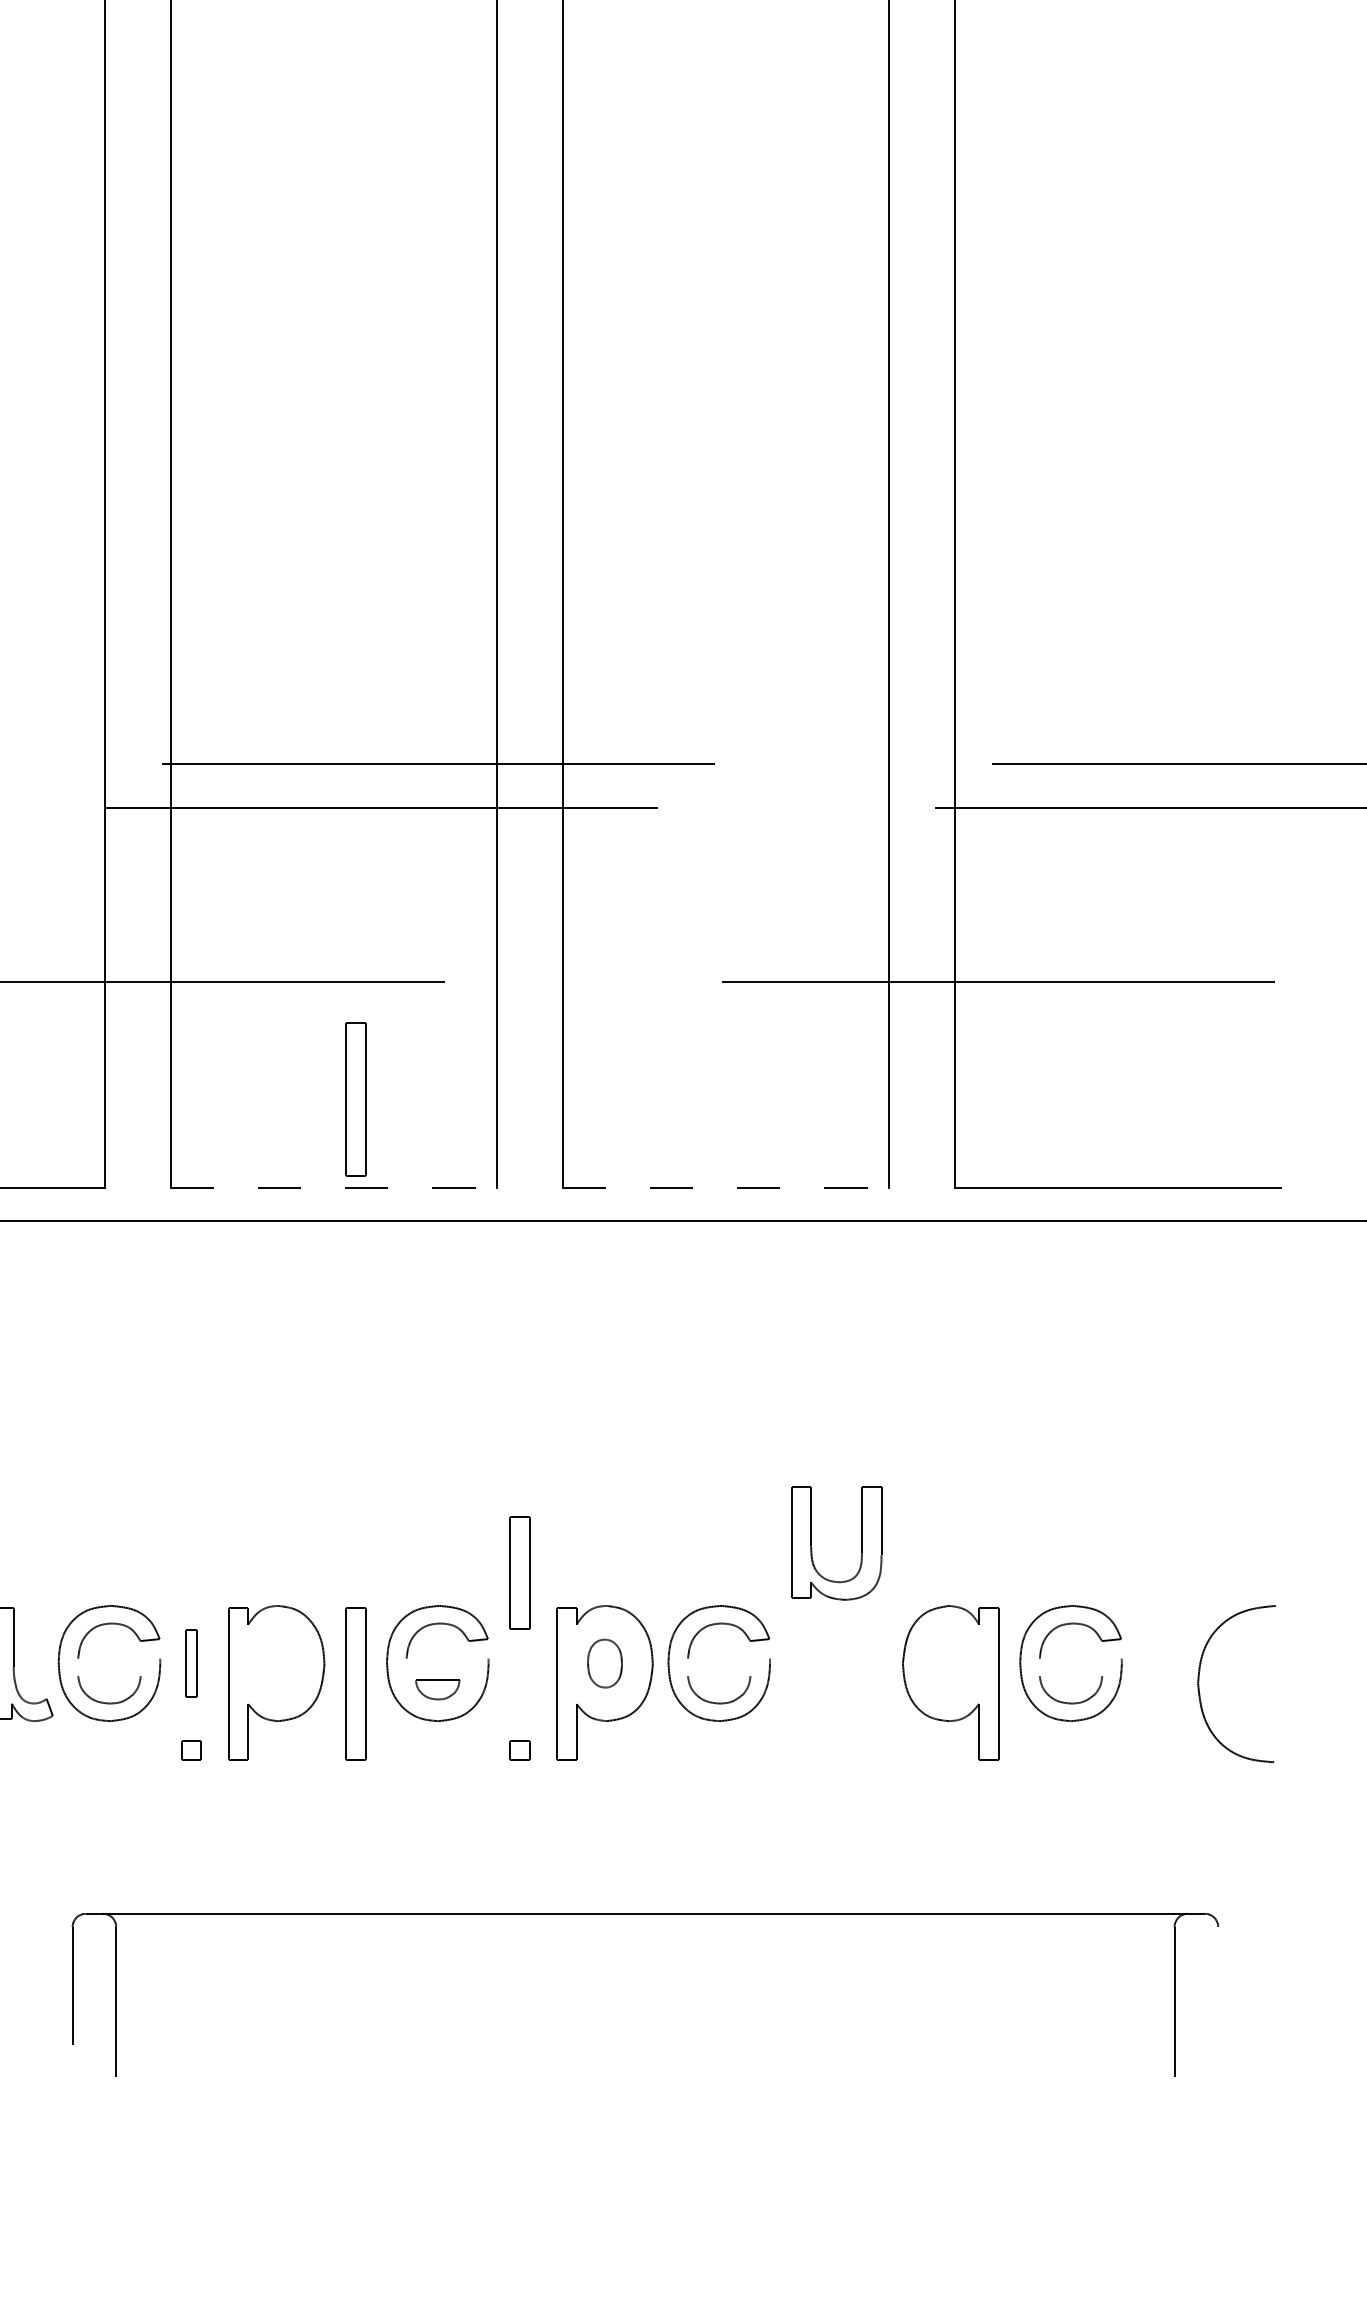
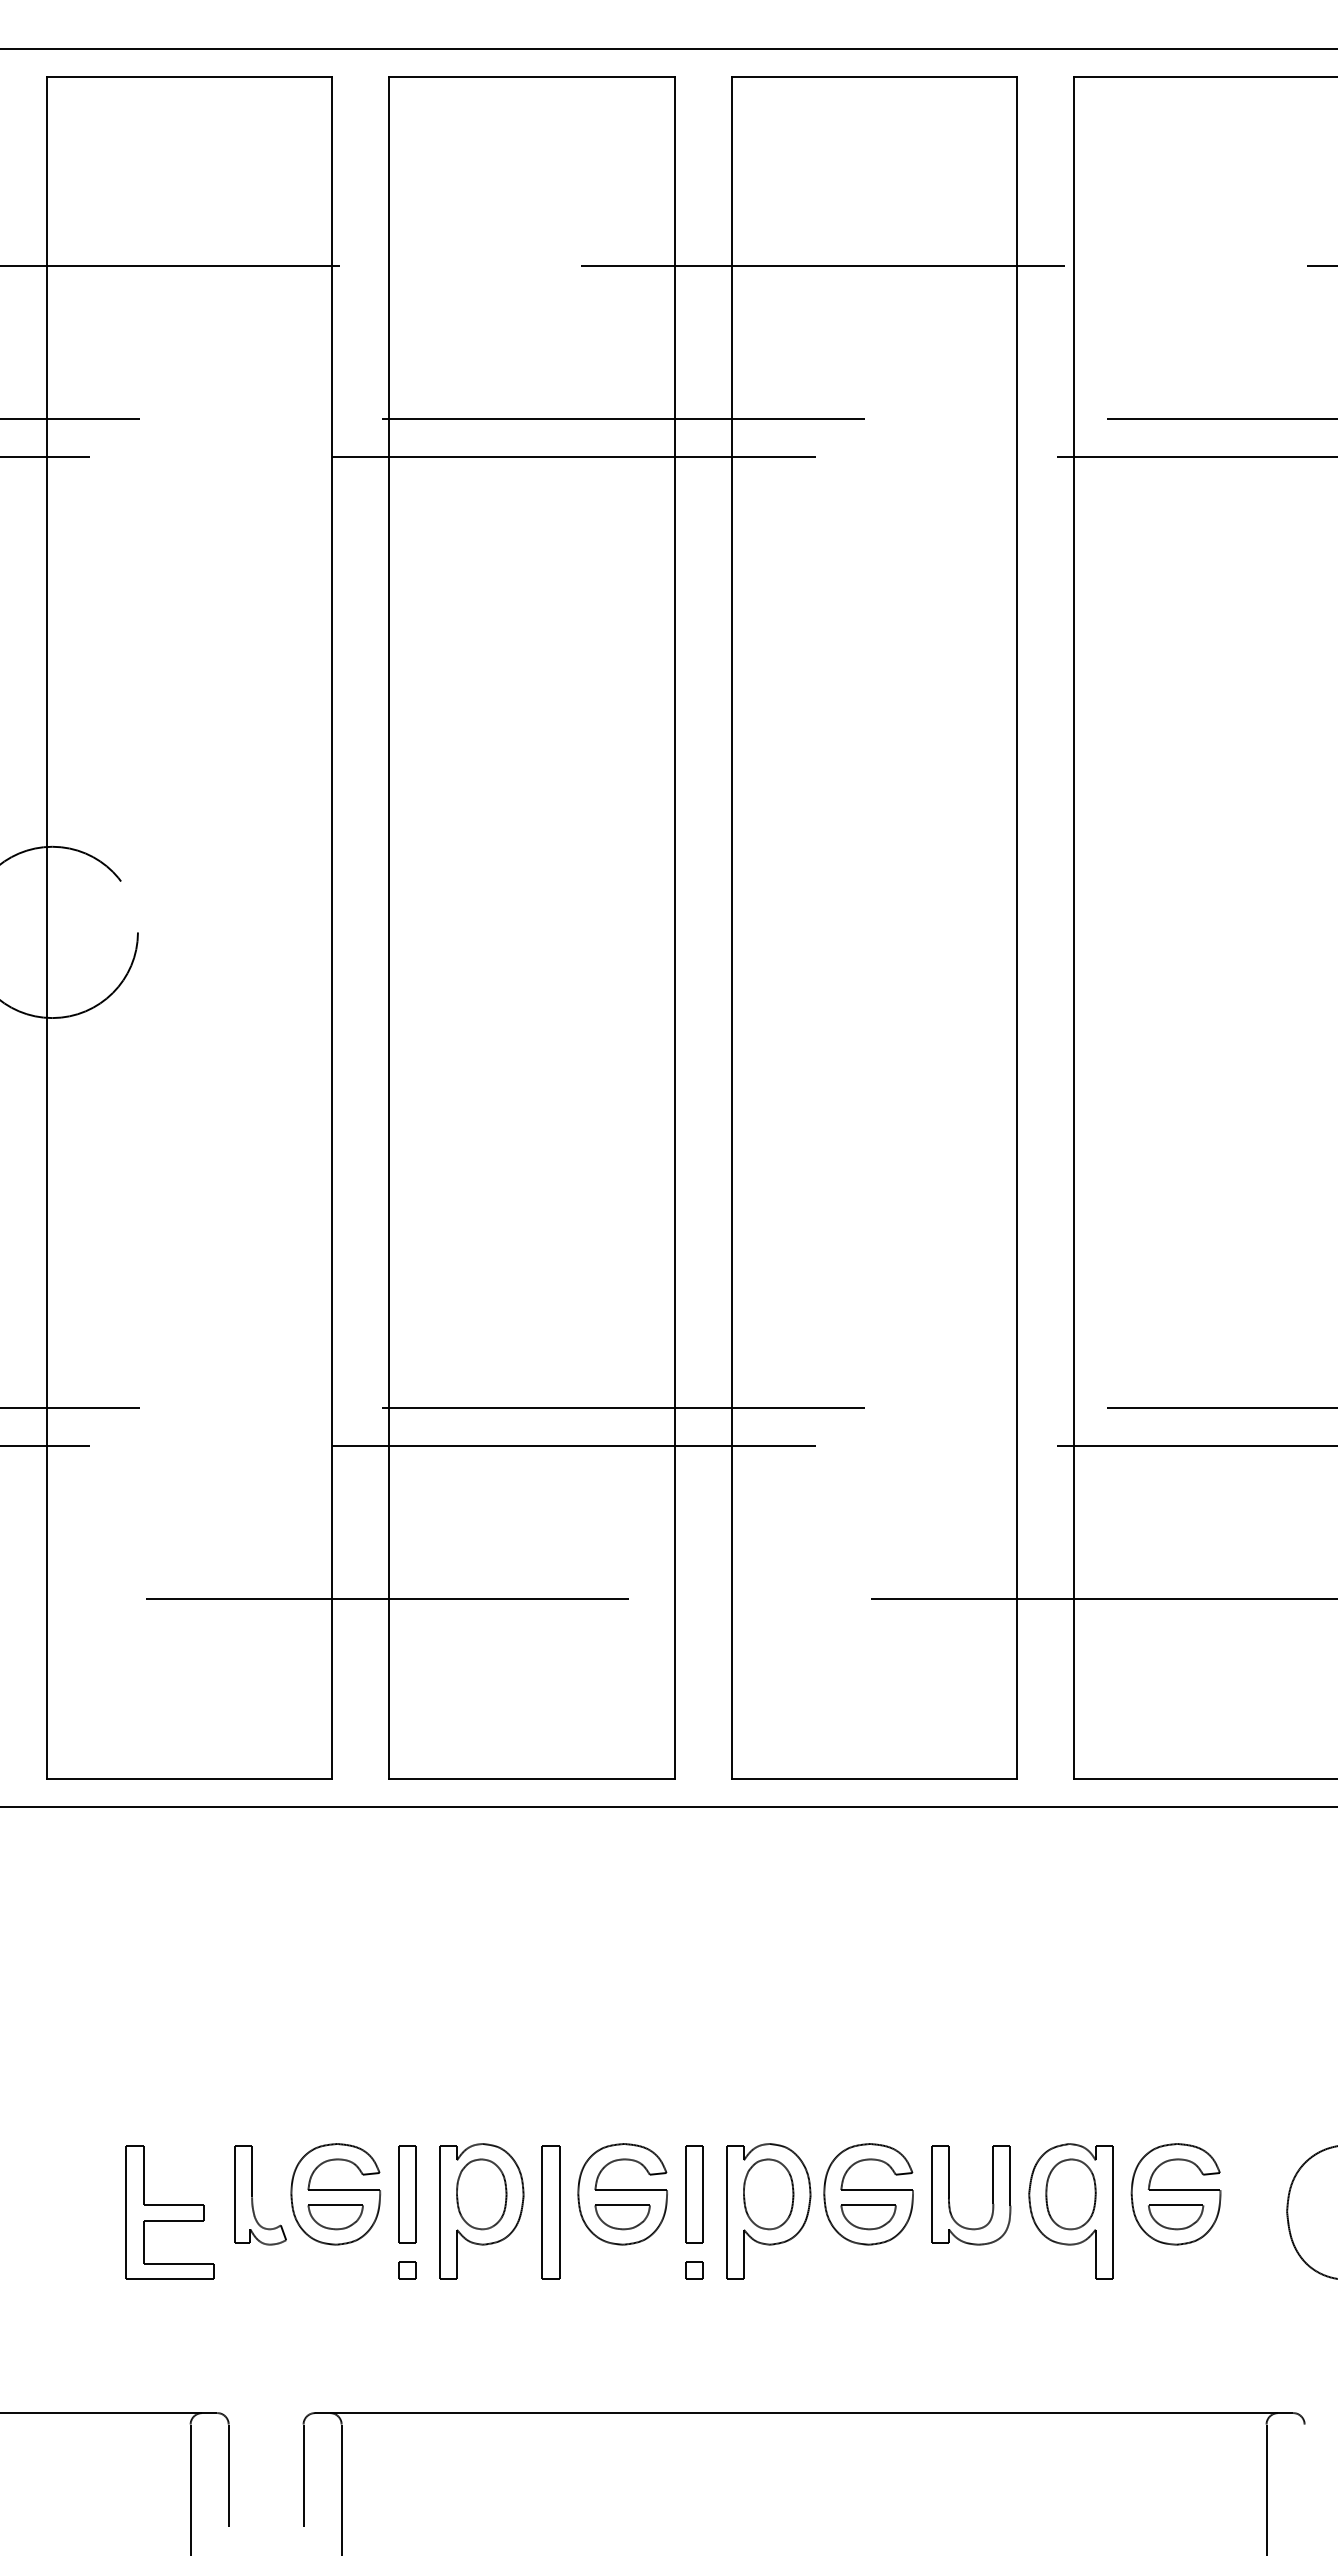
part: (355, 1099) -> (550, 1701), removed
line: (333, 1187) -> (531, 1778), dashed -> solid
line: (725, 1187) -> (874, 1778), dashed -> solid
part: (860, 1543) -> (992, 2195), moved
part: (519, 1573) -> (694, 2194), moved
line: (119, 1659) -> (344, 2190), added
line: (447, 1659) -> (631, 2190), added
line: (728, 1659) -> (876, 2190), added
line: (1080, 1659) -> (1184, 2190), added
part: (191, 1663) -> (407, 2194), size x1.67
part: (276, 1663) -> (481, 2194), added
part: (604, 1663) -> (768, 2194), size x1.67
part: (950, 1663) -> (1070, 2194), added
line: (109, 1676) -> (335, 2205), added
line: (719, 1676) -> (868, 2205), added
line: (1070, 1676) -> (1175, 2205), added
part: (437, 1690) -> (622, 2217), size x1.43

